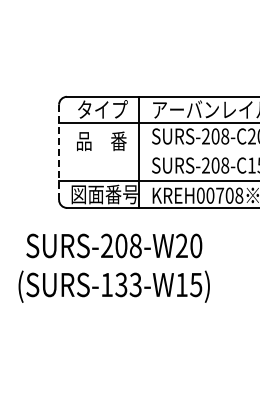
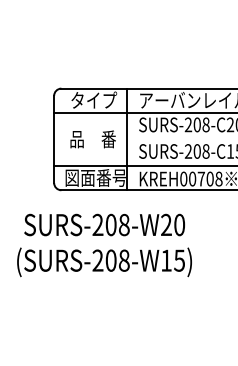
text: (101, 141) -> (92, 139), moved
line: (59, 152) -> (54, 139), dashed -> solid
text: (121, 284) -> (111, 260), (SURS-133-W15) -> (SURS-208-W15)

